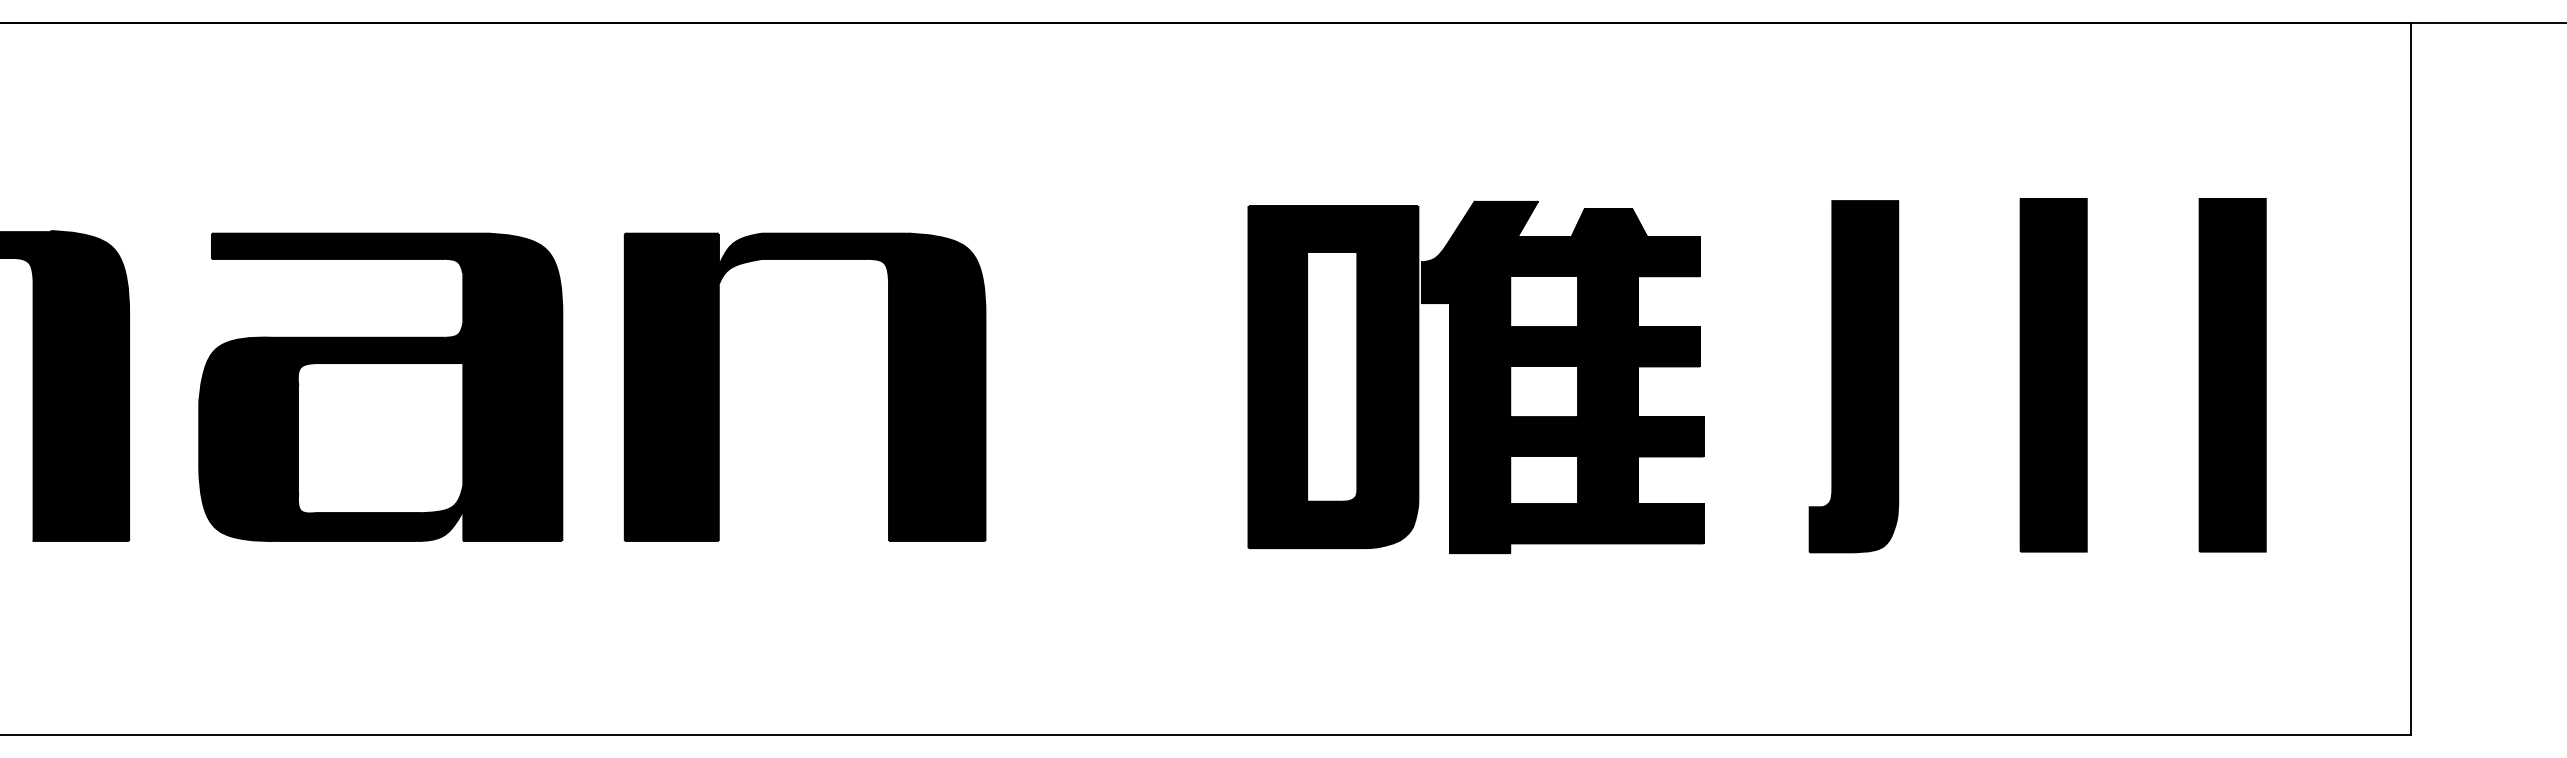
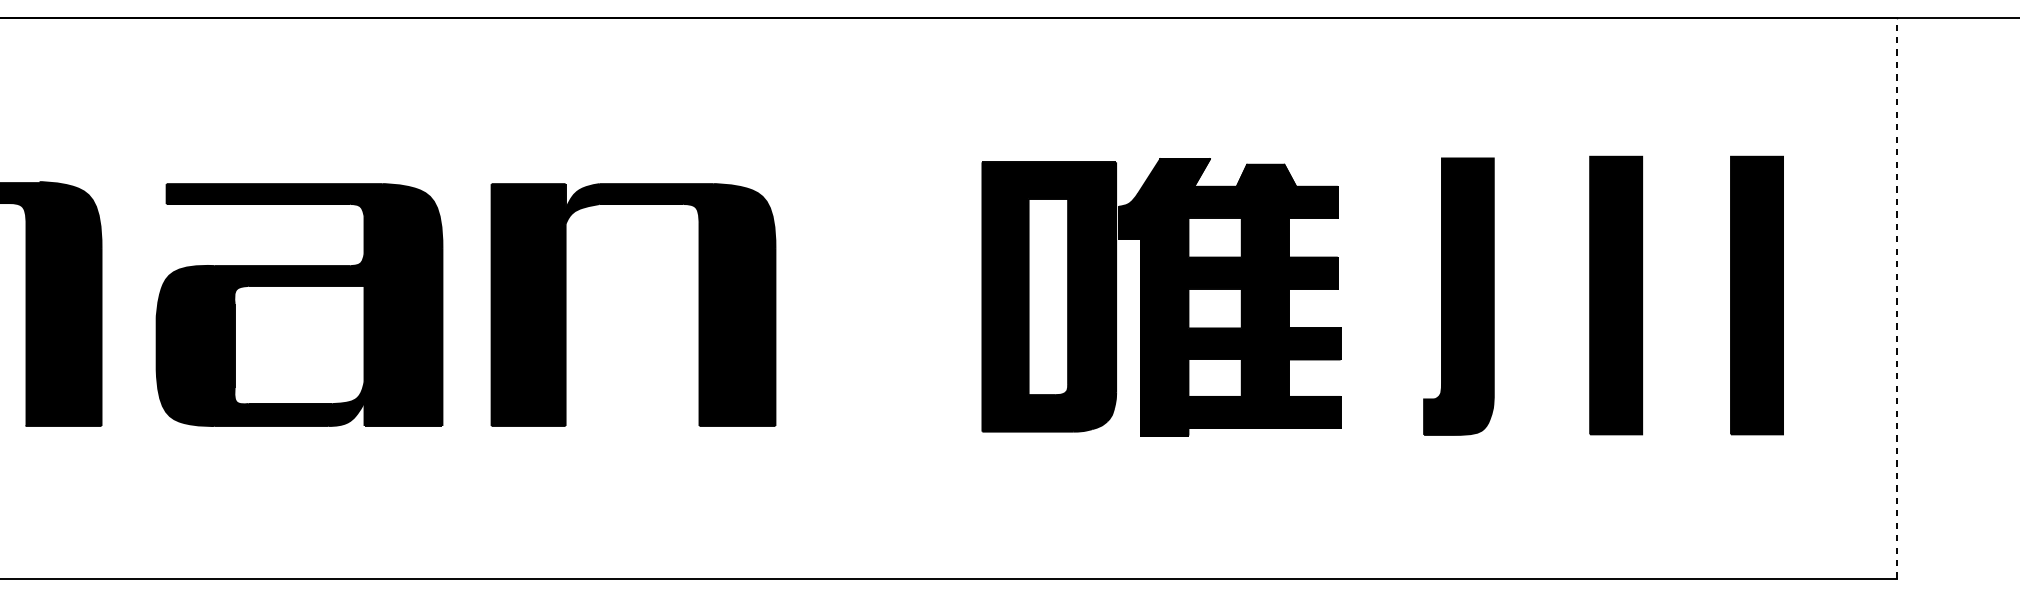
line: (2411, 378) -> (1897, 298), solid -> dashed

